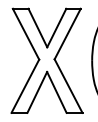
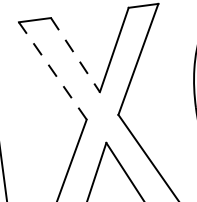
line: (38, 28) -> (76, 55), solid -> dashed
line: (26, 34) -> (53, 71), solid -> dashed

